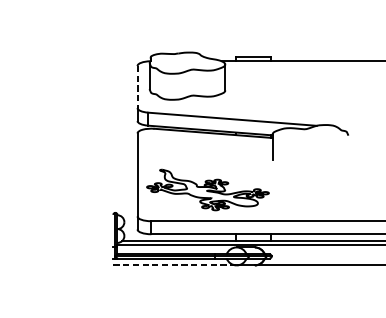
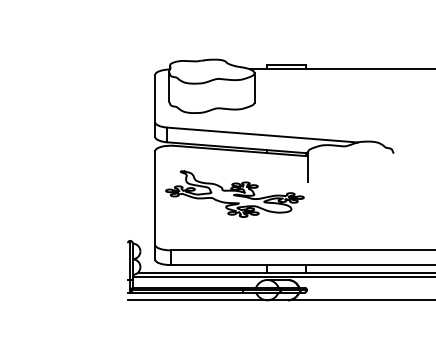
line: (137, 86) -> (155, 98), dashed -> solid
part: (207, 189) -> (234, 193), moved
line: (174, 265) -> (197, 300), dashed -> solid

